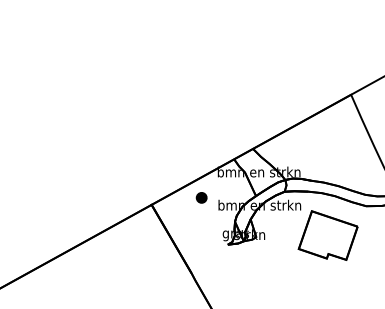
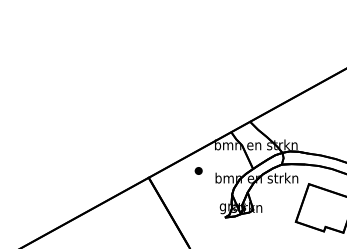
part: (201, 198) -> (198, 171), size x0.62

